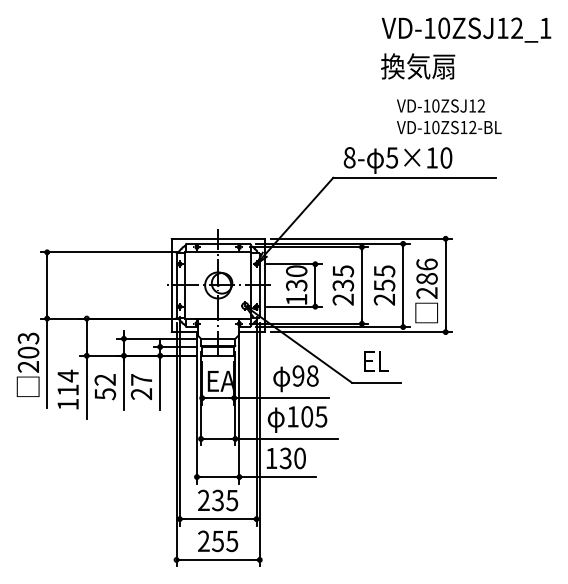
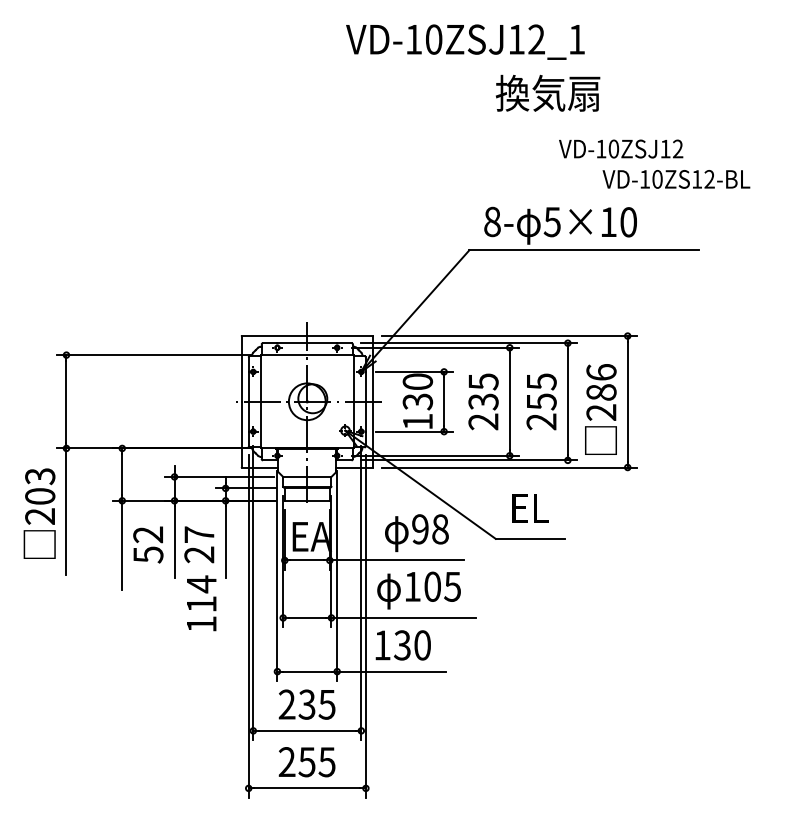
text: (466, 29) -> (465, 41), moved
text: (418, 66) -> (548, 93), moved
text: (449, 127) -> (676, 179), moved
text: (67, 389) -> (200, 603), moved

